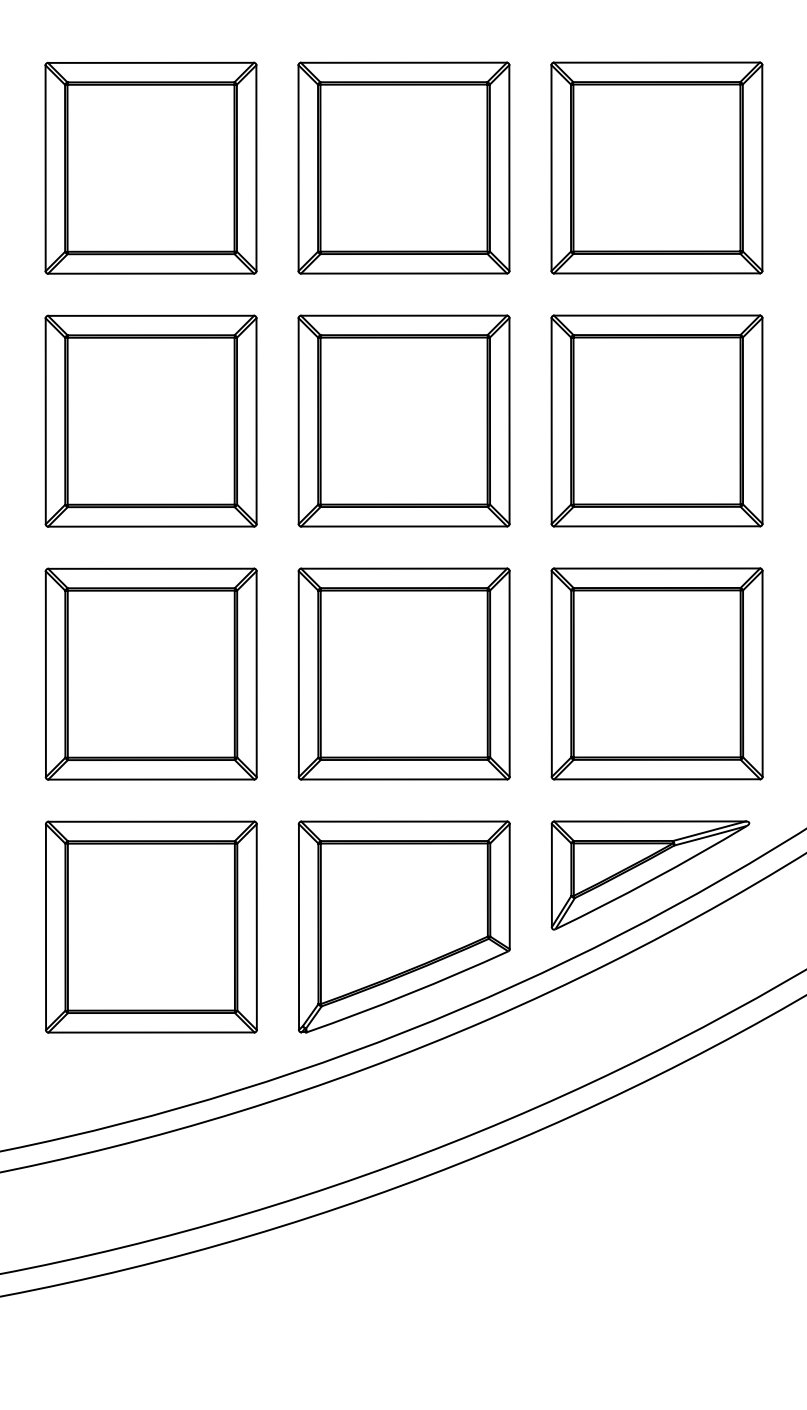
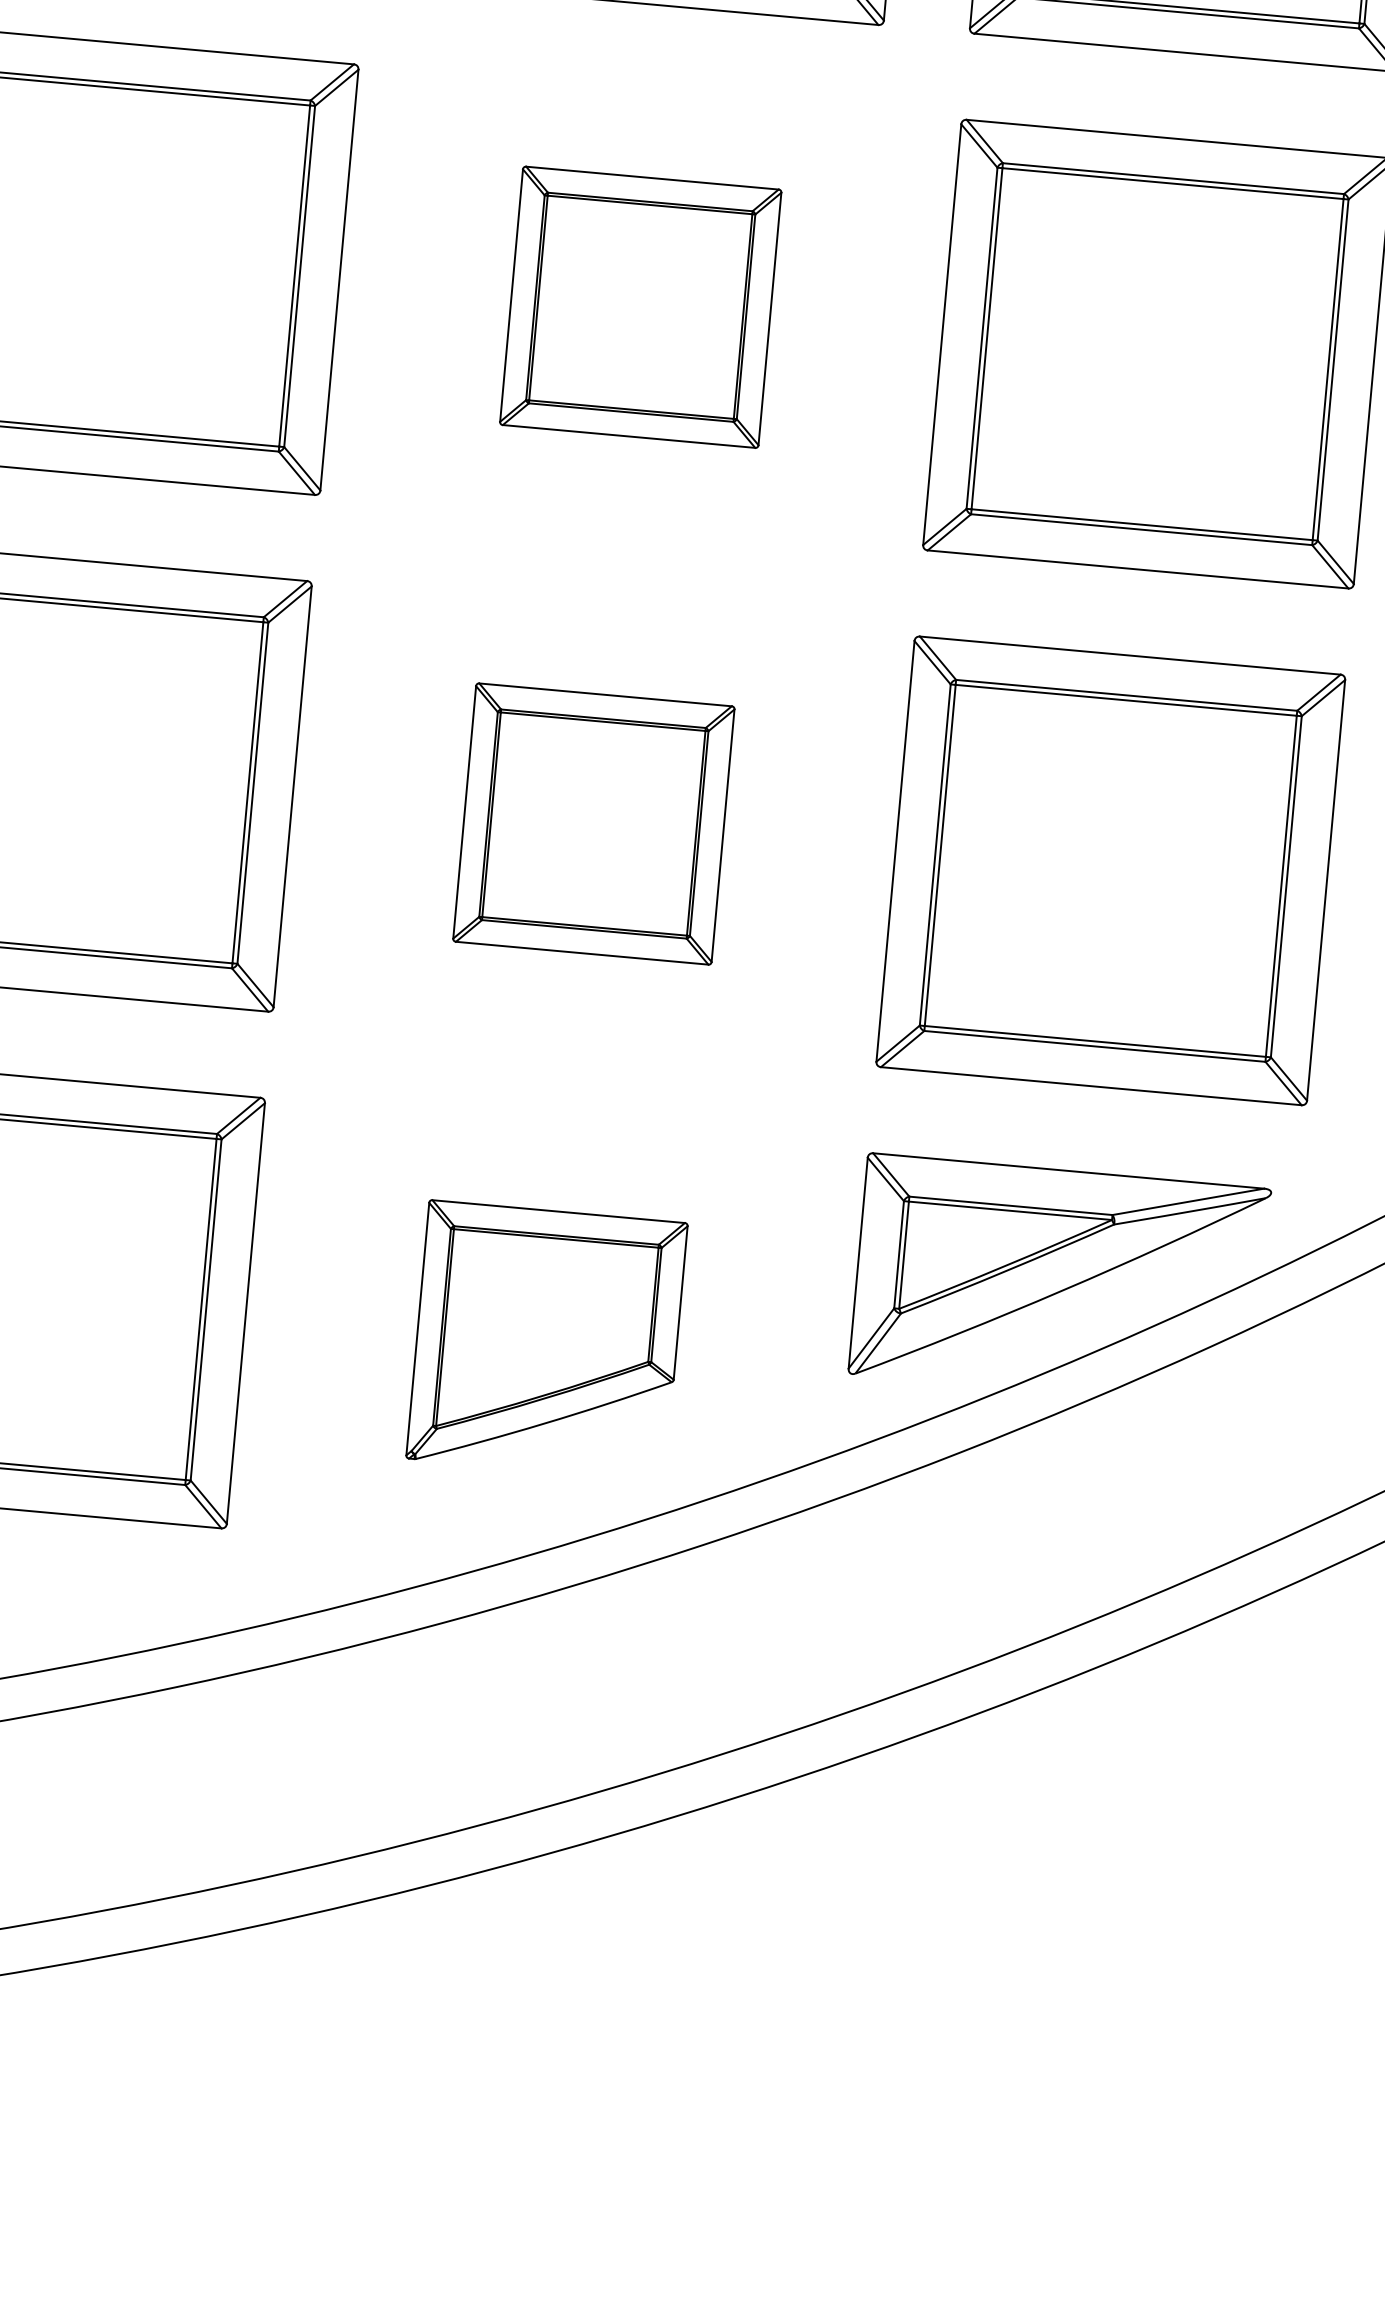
part: (403, 420) -> (639, 306), size x0.6
part: (403, 673) -> (592, 822), size x0.6
part: (403, 926) -> (545, 1339), size x0.6

